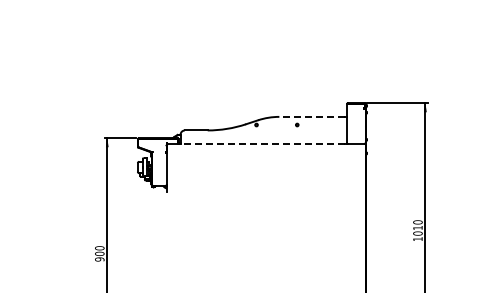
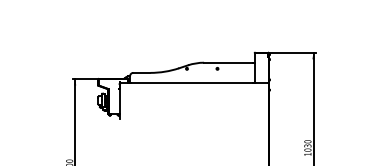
line: (312, 116) -> (228, 62), dashed -> solid
line: (263, 144) -> (192, 83), dashed -> solid
text: (417, 228) -> (307, 146), 1010 -> 1030

